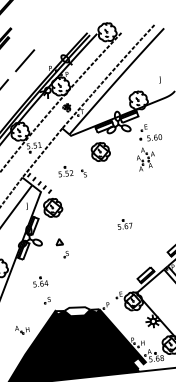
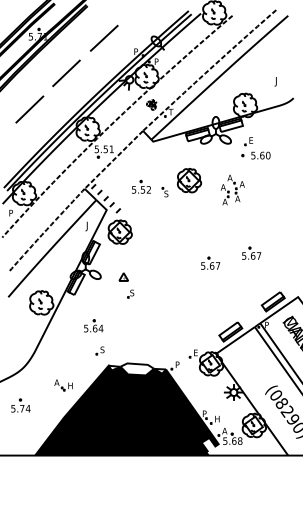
part: (100, 151) -> (189, 180), moved
part: (145, 158) -> (232, 189), moved
part: (155, 212) -> (251, 252), added

